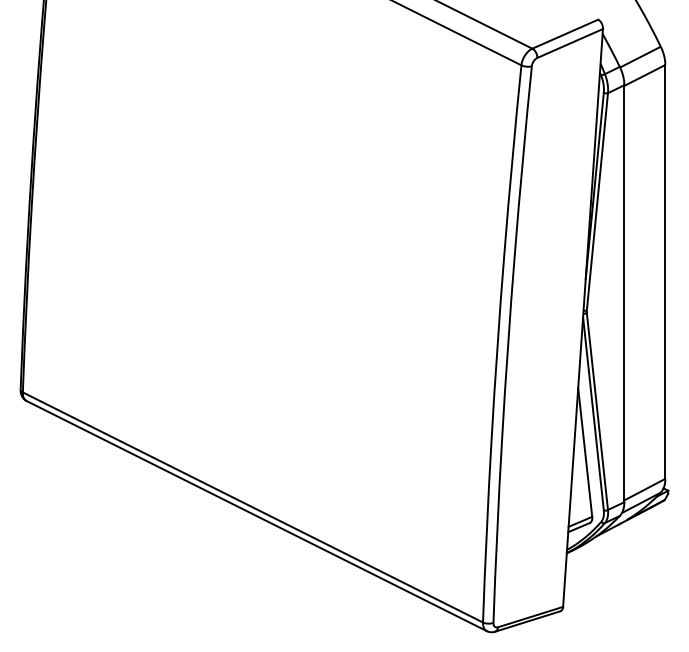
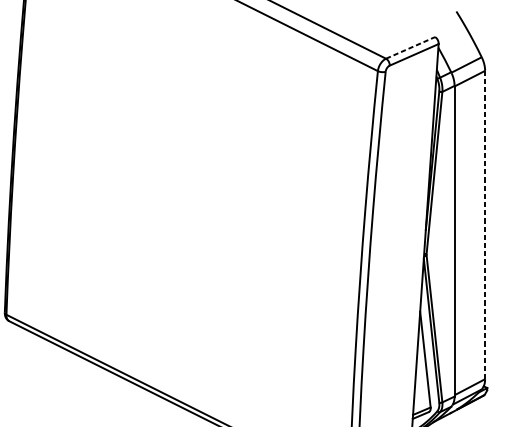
line: (565, 34) -> (410, 48), solid -> dashed
line: (665, 271) -> (485, 224), solid -> dashed

